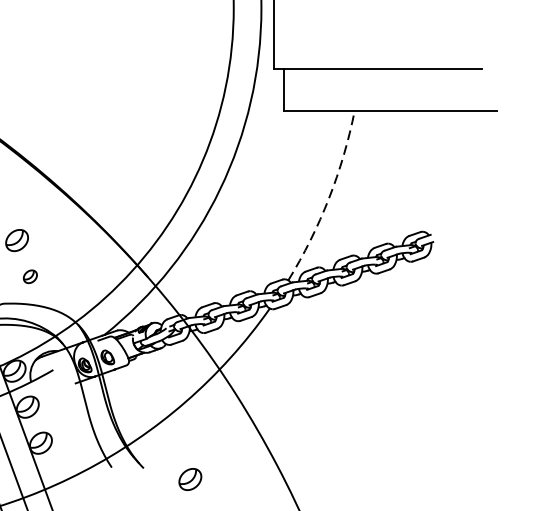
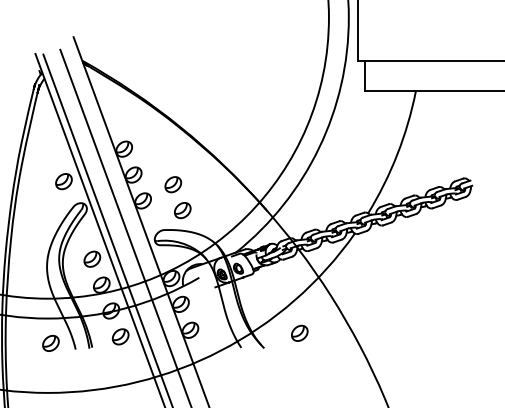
arc: (329, 198) -> (397, 154), dashed -> solid
part: (29, 276) -> (182, 210), size x1.67
part: (189, 478) -> (299, 332), moved

